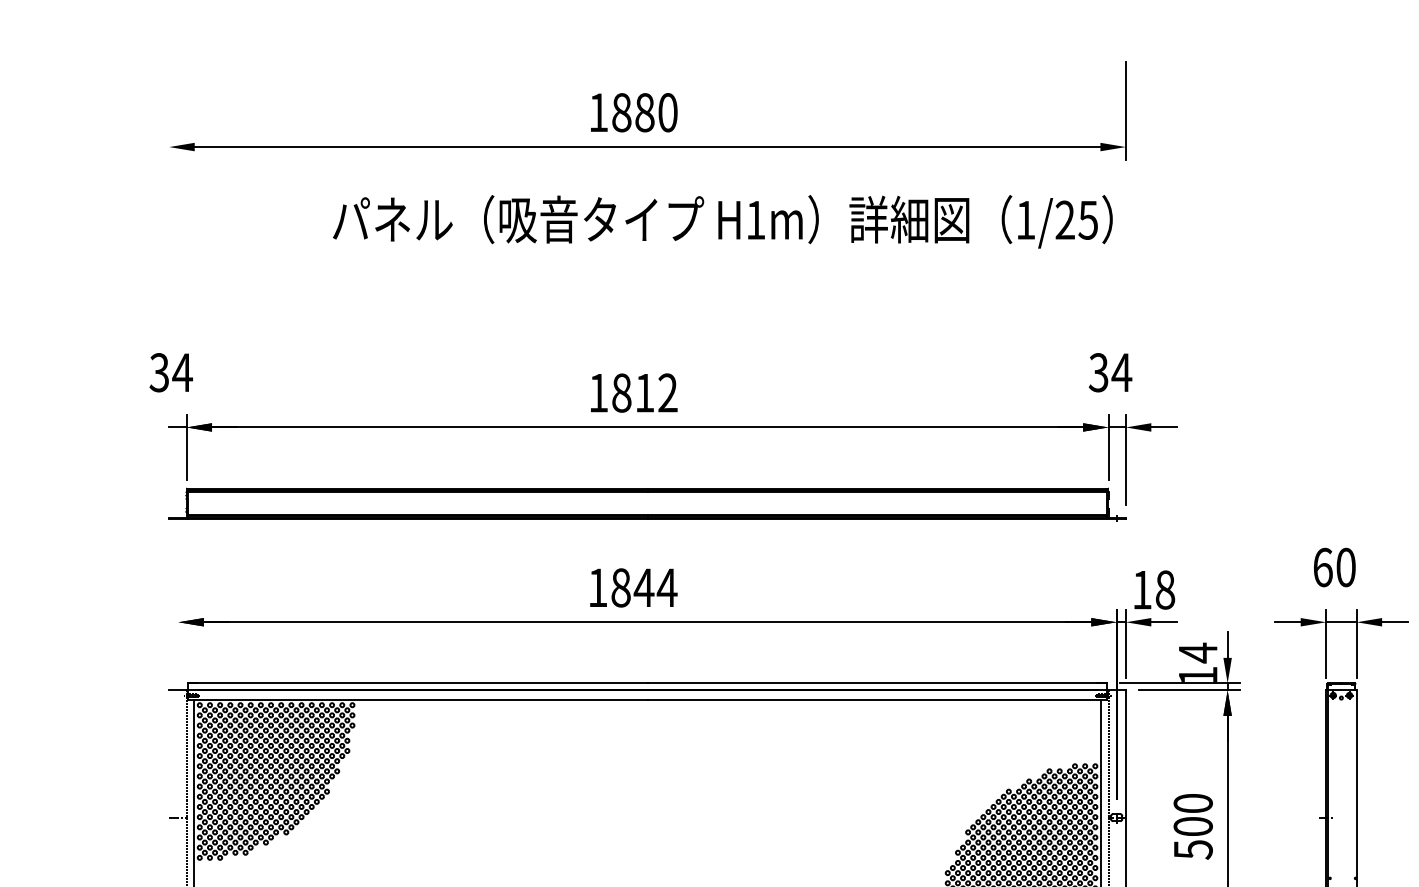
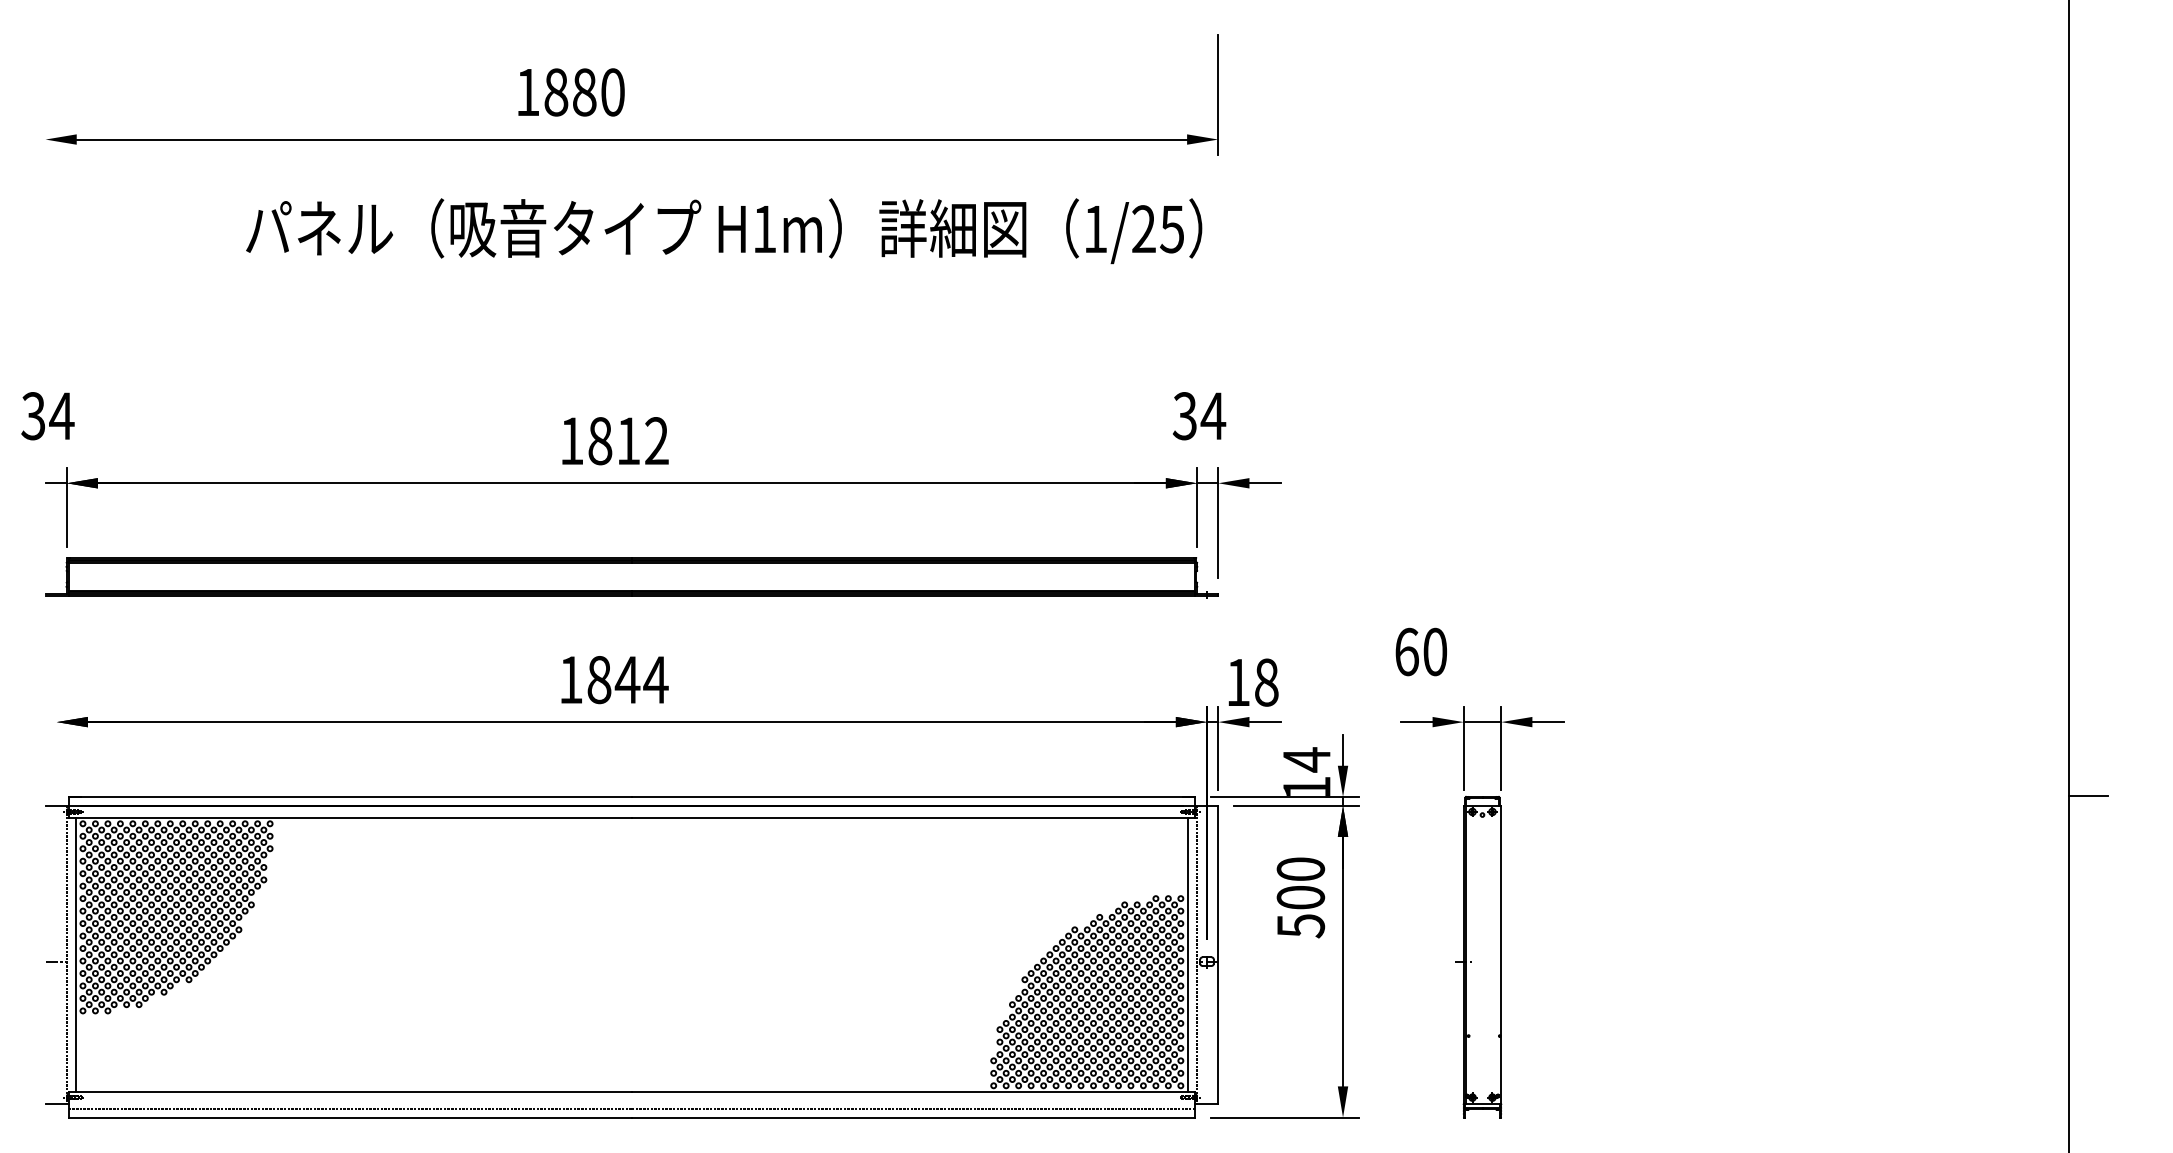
text: (634, 112) -> (571, 92), moved
text: (1334, 567) -> (1420, 651), moved
text: (1192, 826) -> (1300, 897), moved

